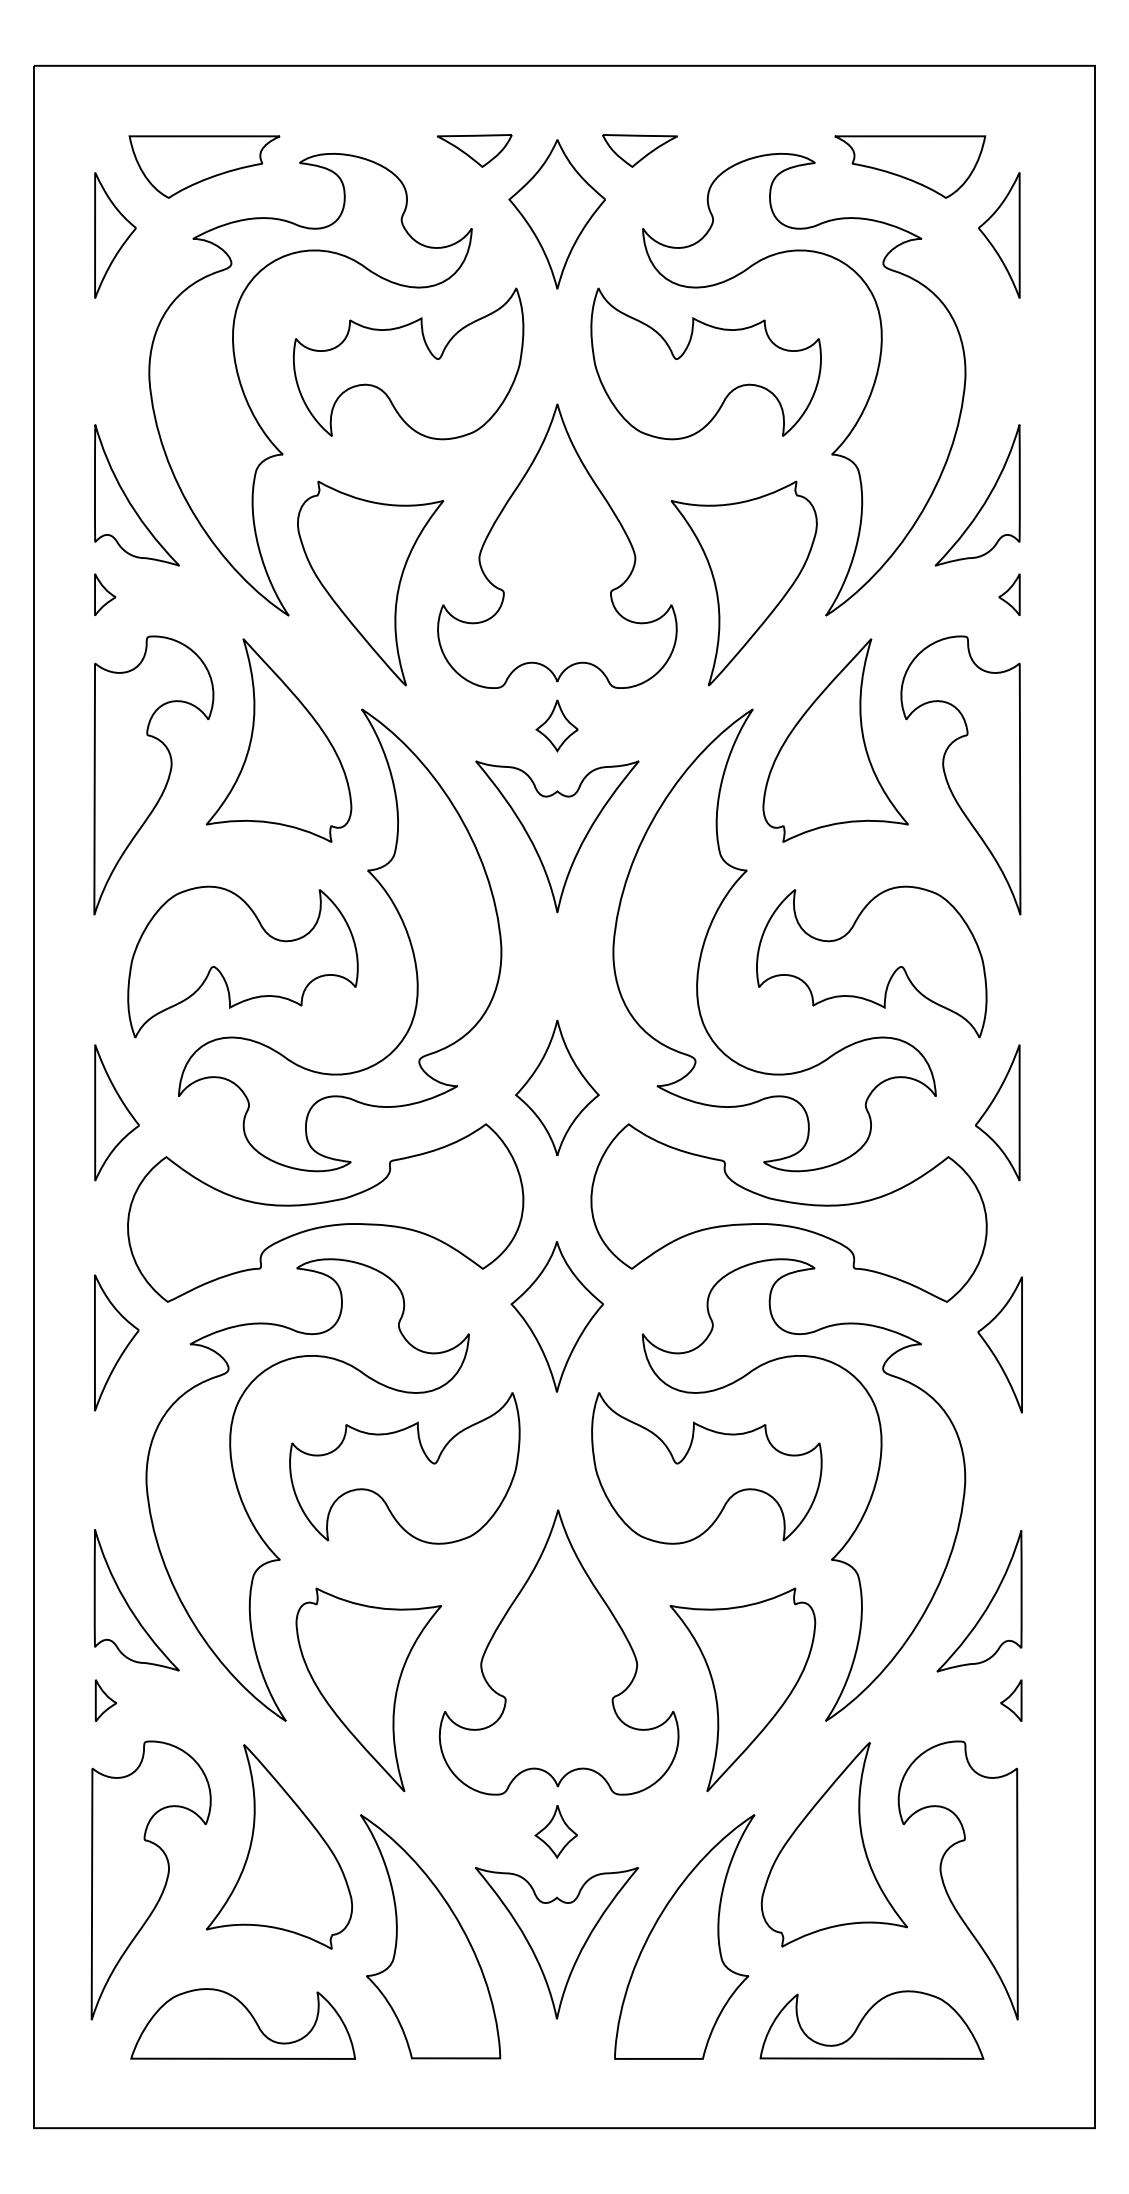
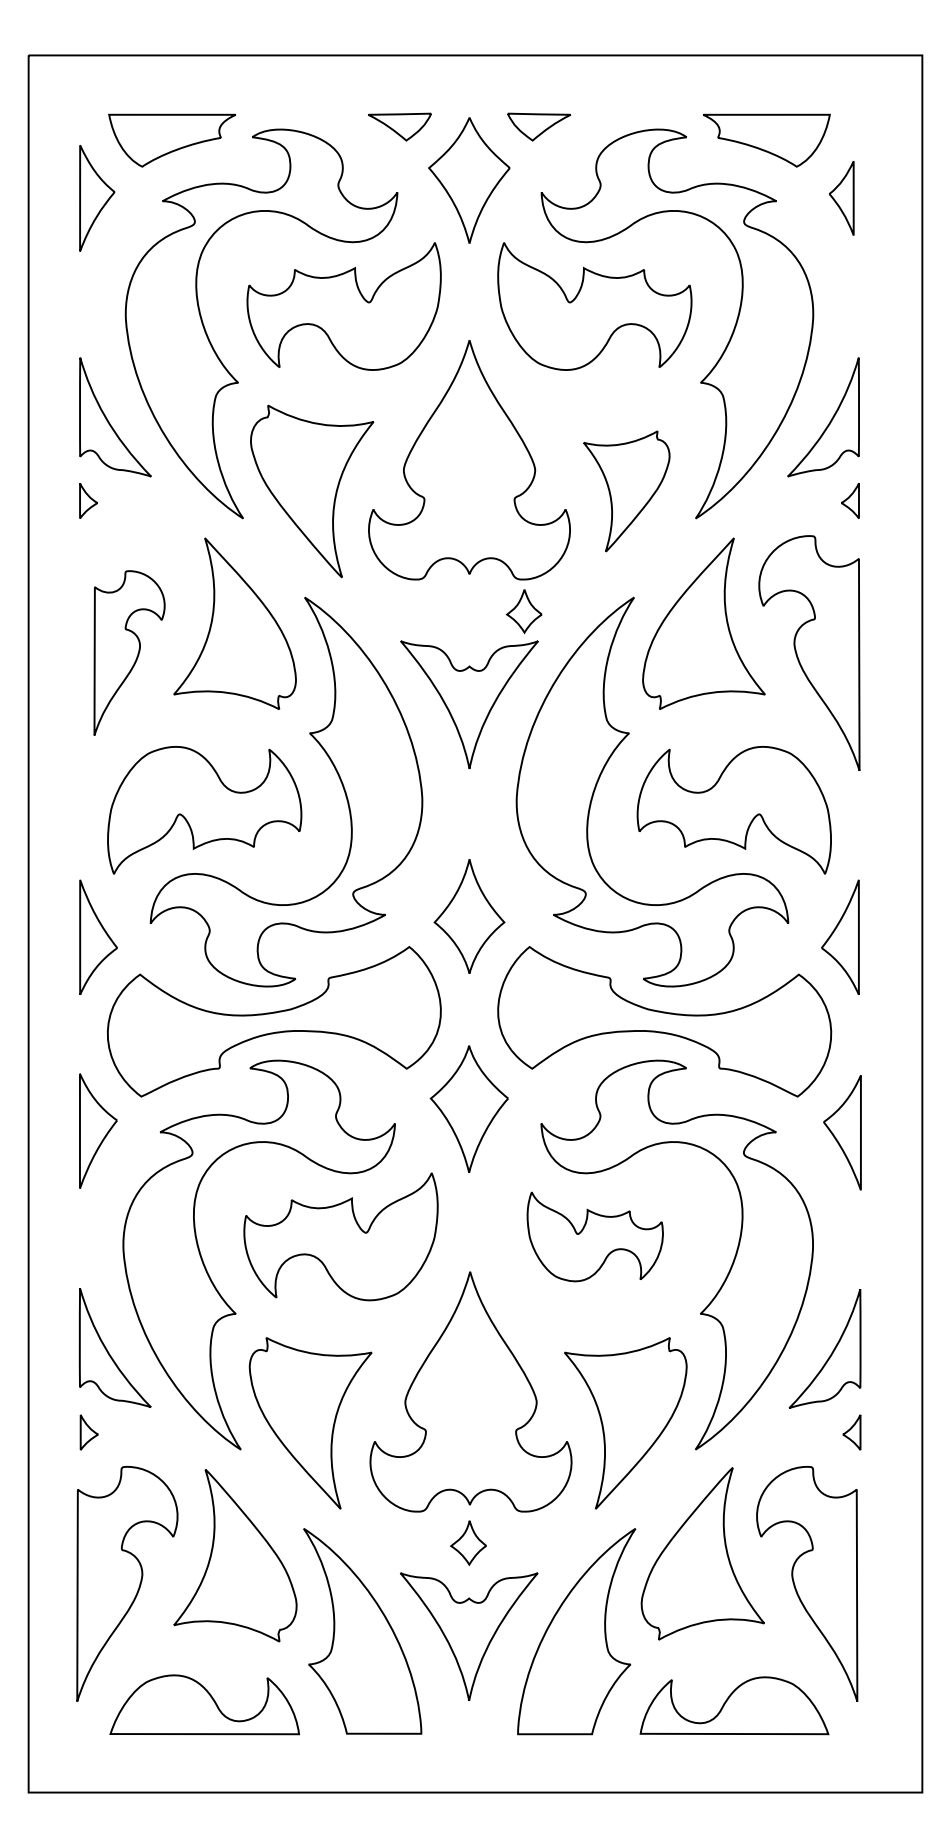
part: (999, 235) -> (841, 198), size x0.7
part: (743, 583) -> (626, 491), size x0.7
part: (556, 726) -> (523, 611), moved
part: (153, 774) -> (129, 652), size x0.7
part: (705, 1468) -> (594, 1236), size x0.7

